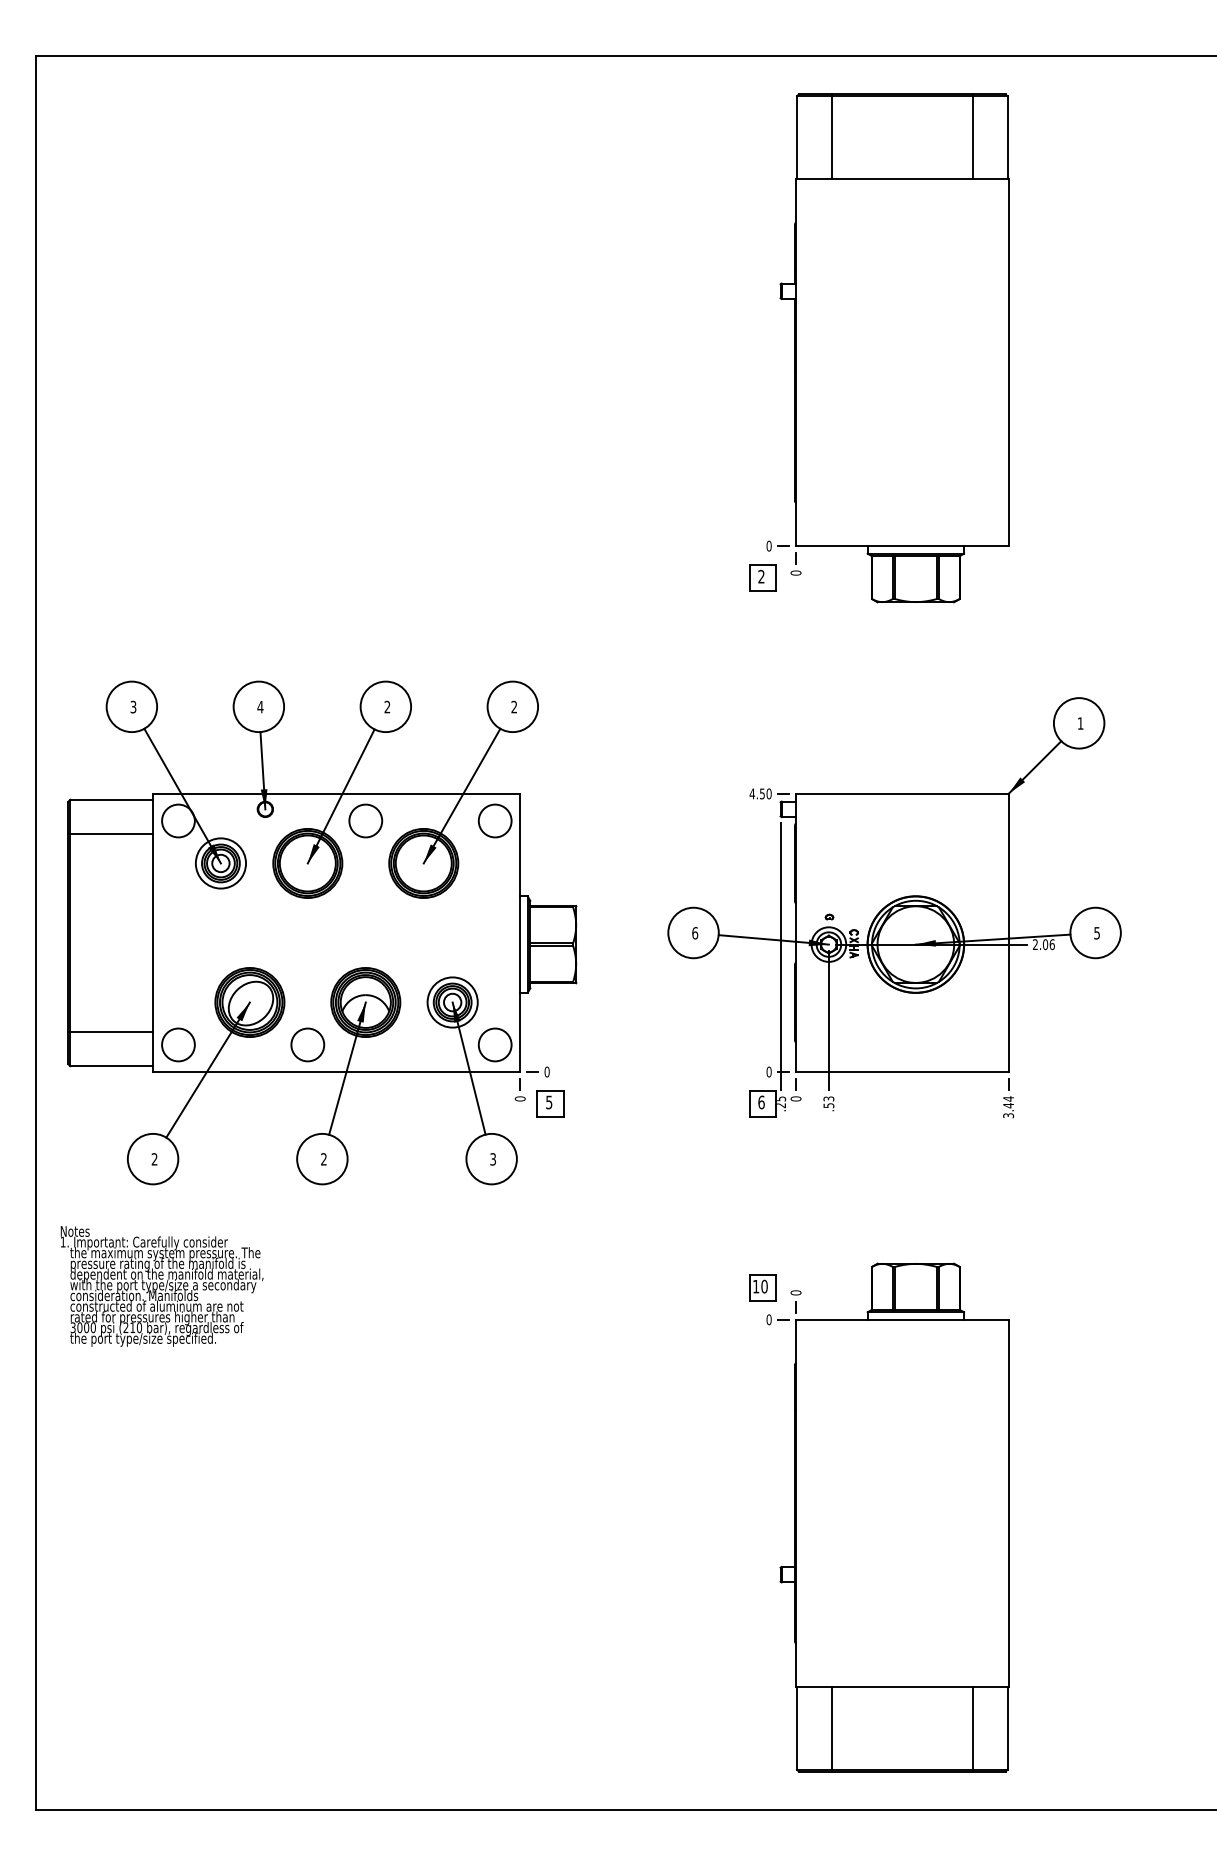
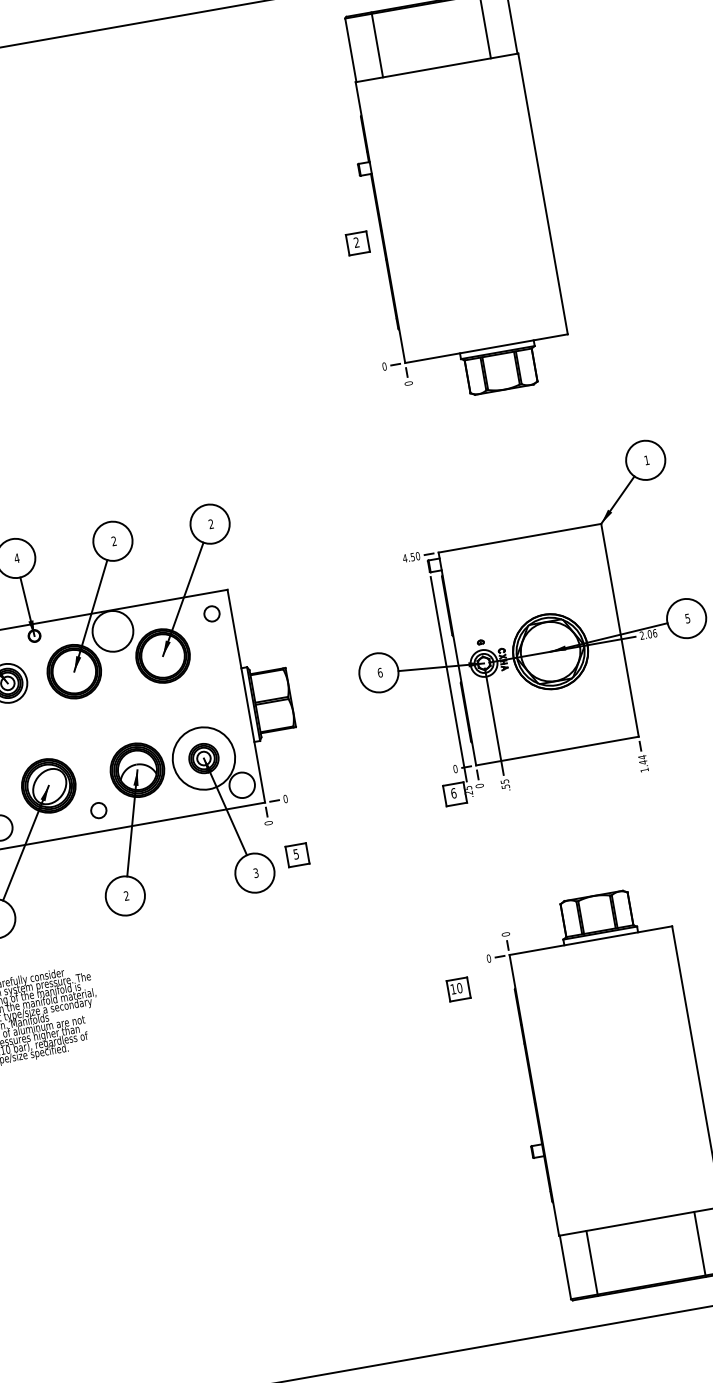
part: (762, 577) -> (357, 243), moved
circle: (365, 820) -> (112, 631), size x1.6
circle: (494, 820) -> (211, 613), size x0.6
circle: (452, 1002) -> (203, 758), size x1.6
circle: (307, 1044) -> (98, 810), size x0.6
text: (828, 1098) -> (504, 781), .53 -> .55
part: (550, 1103) -> (297, 854), moved
text: (1008, 1115) -> (644, 770), 3.44 -> 1.44
part: (762, 1287) -> (458, 989), moved

